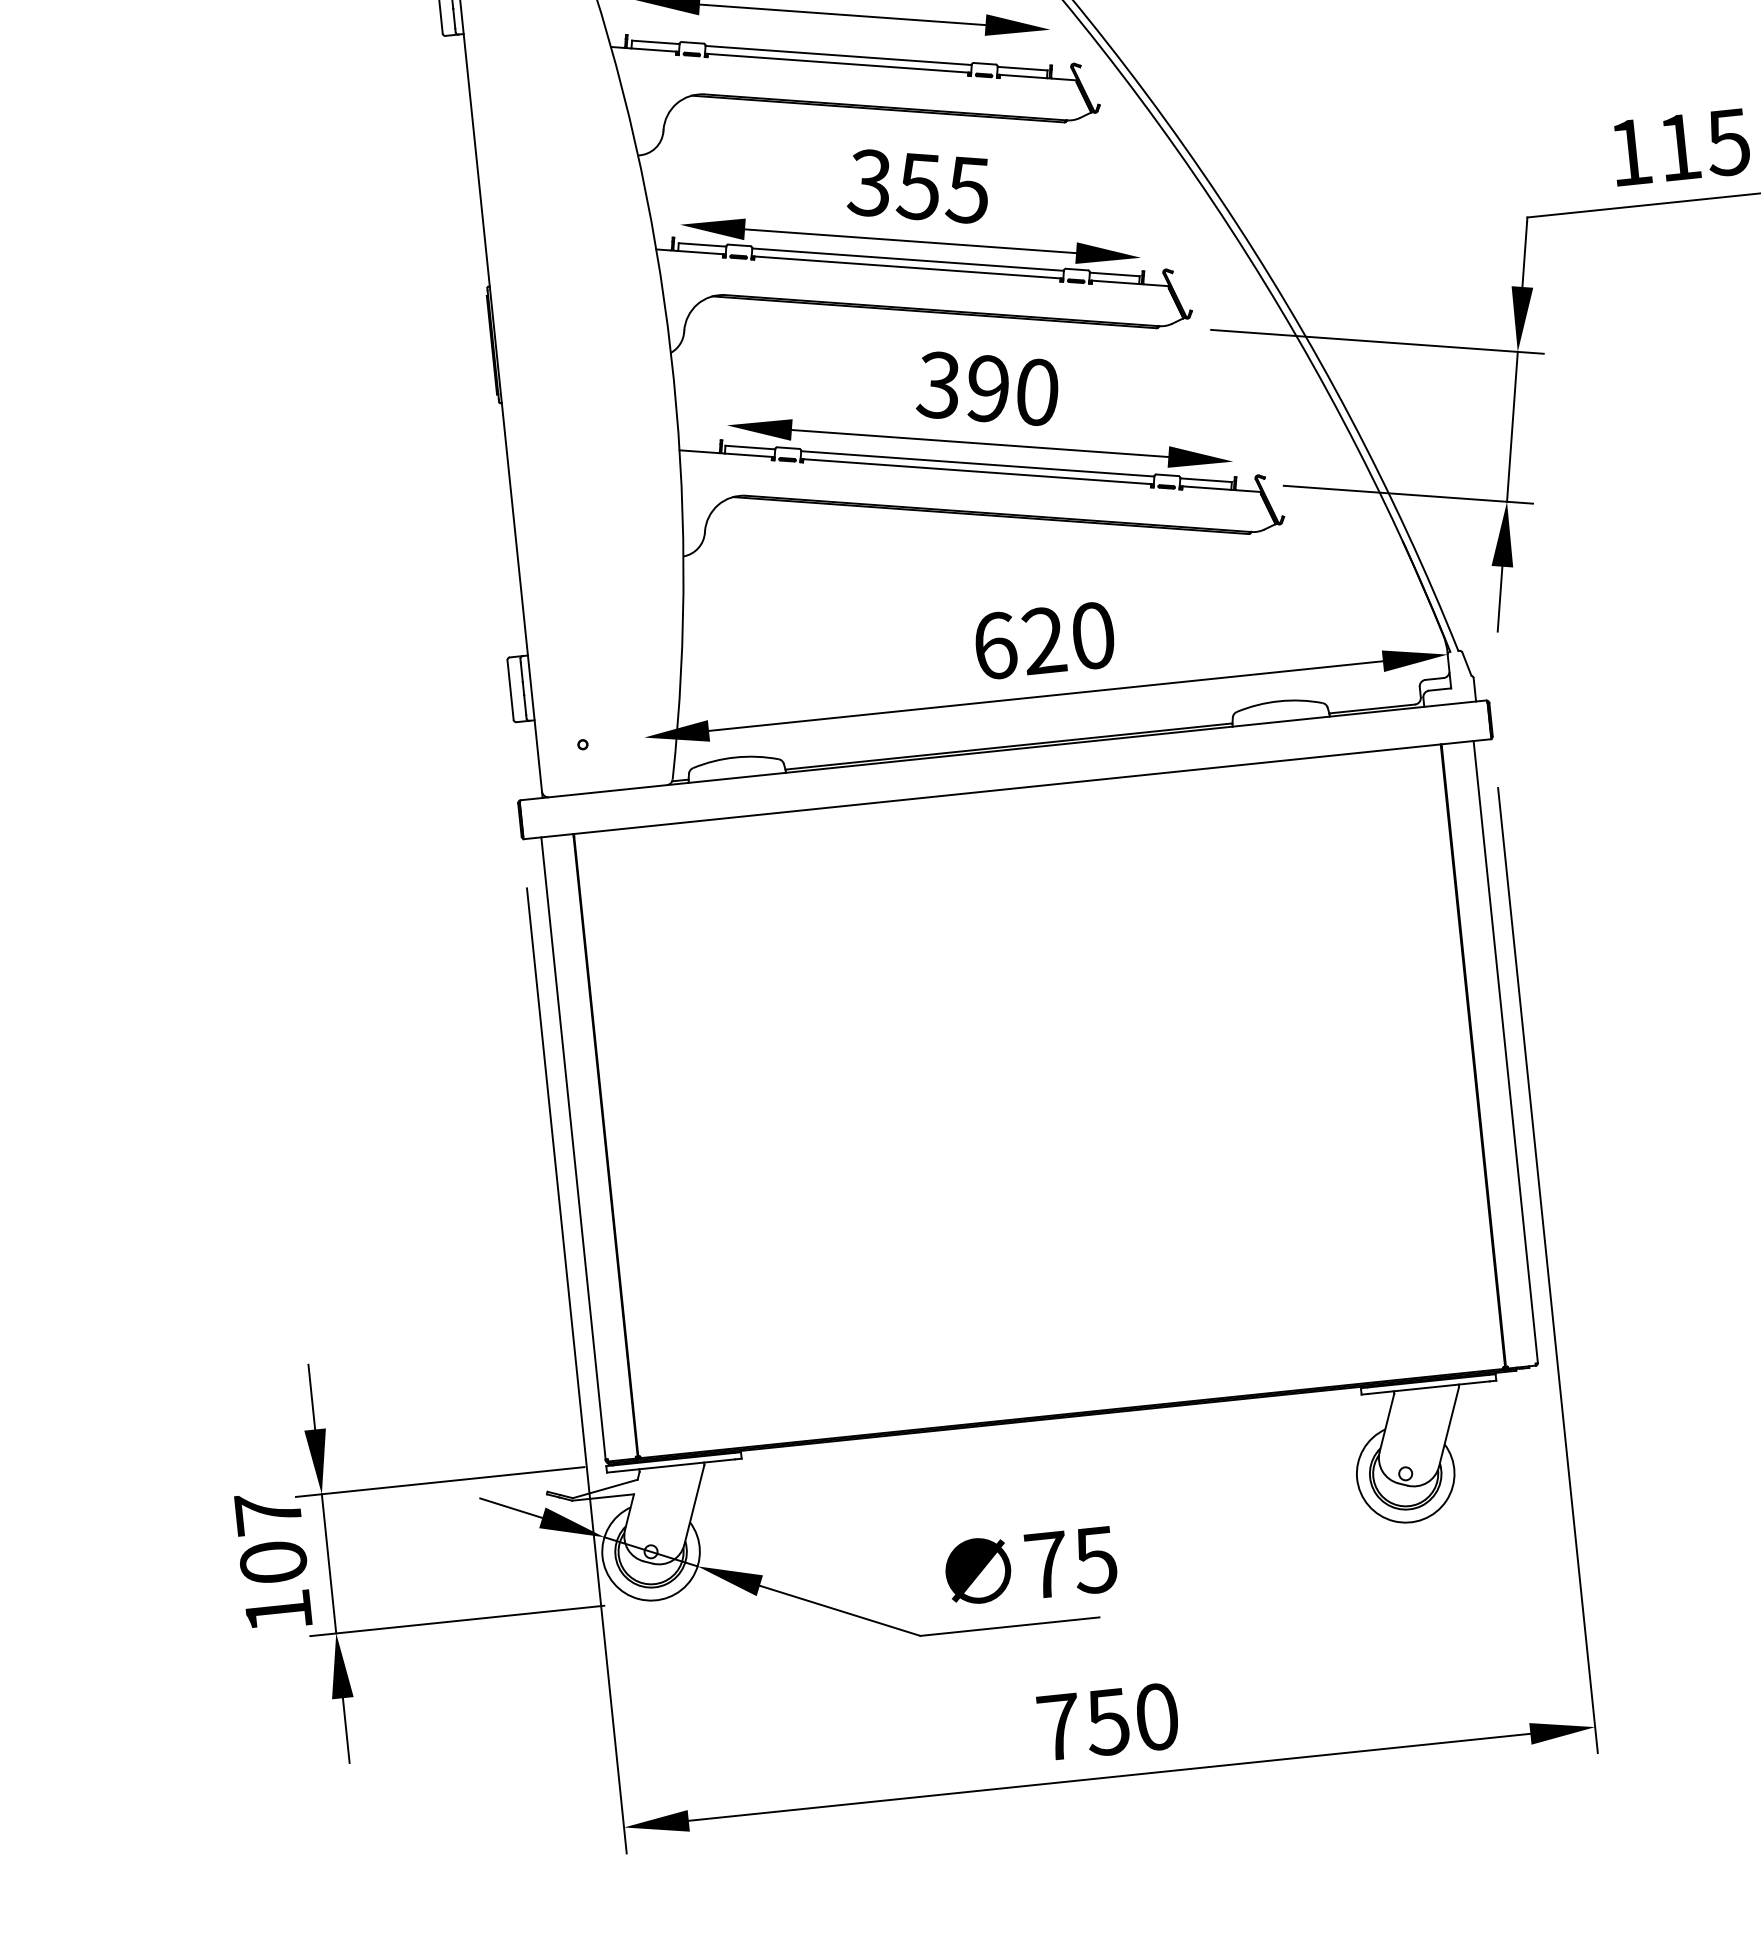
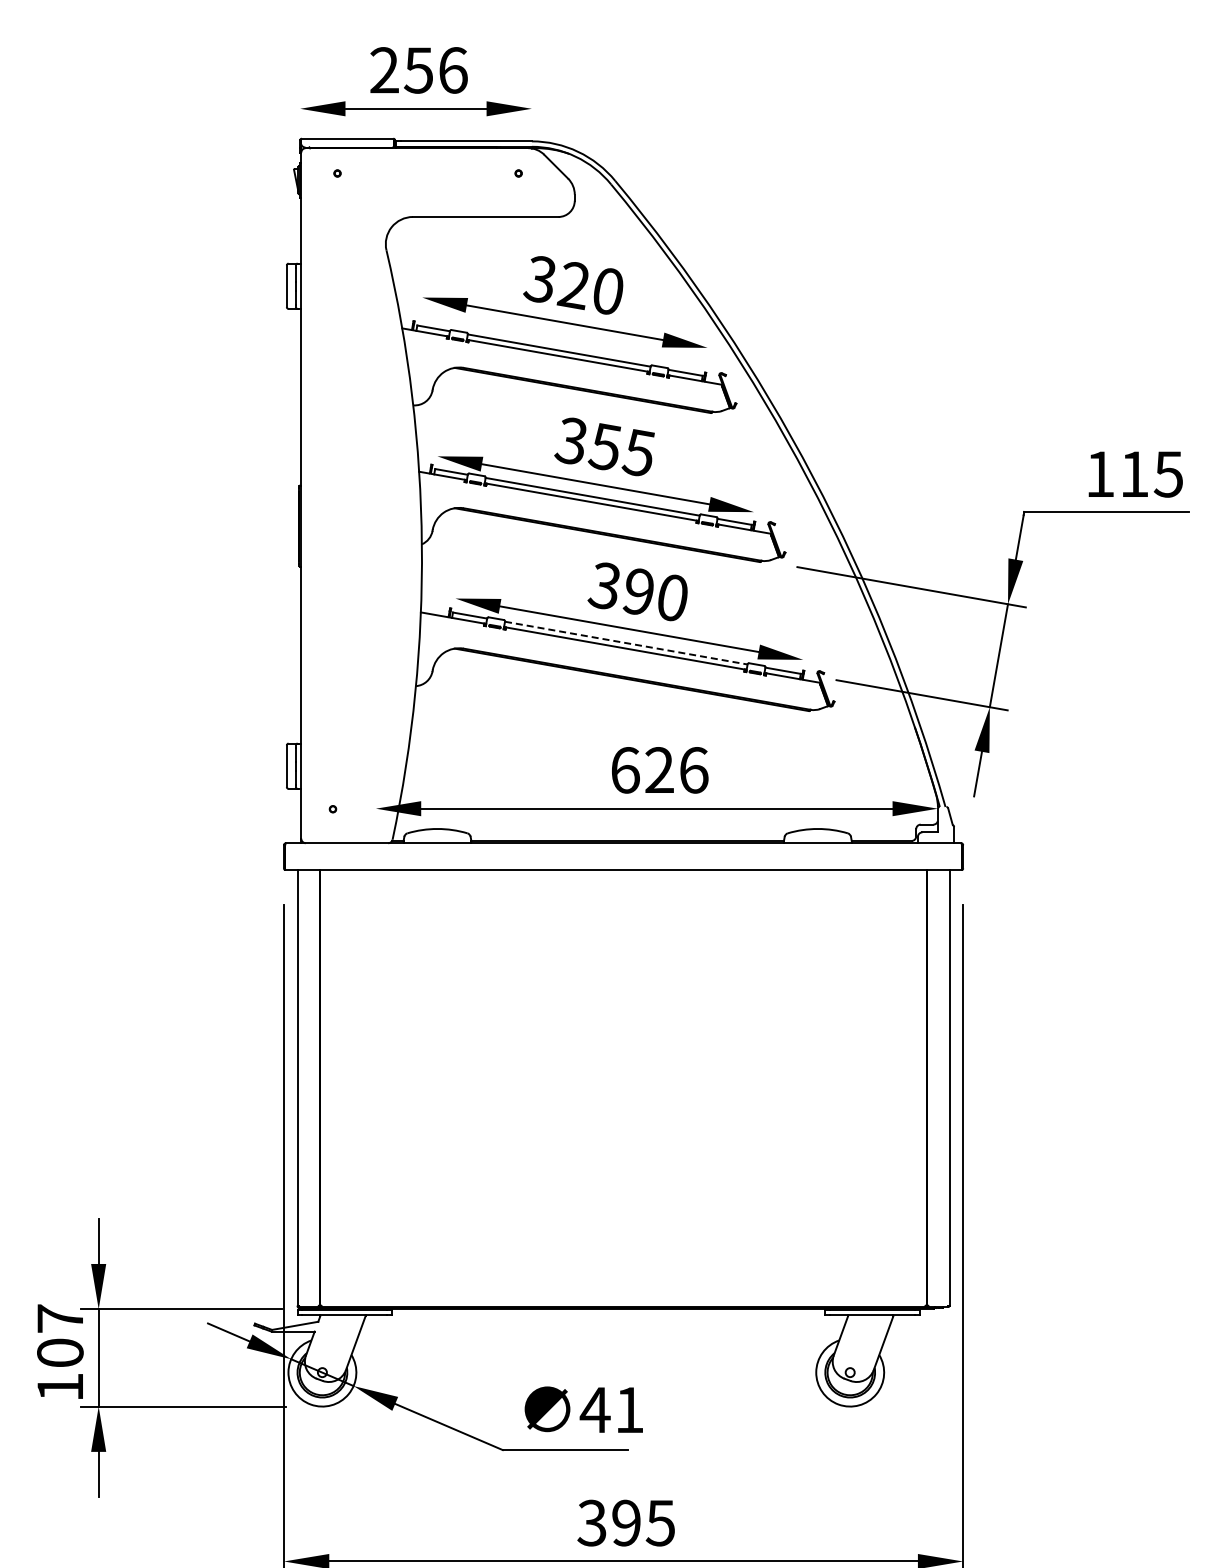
line: (978, 464) -> (626, 643), solid -> dashed
text: (1094, 635) -> (694, 770), 620 -> 626
text: (1069, 1563) -> (611, 1410), 75 -> 41
text: (1107, 1721) -> (626, 1522), 750 -> 395

